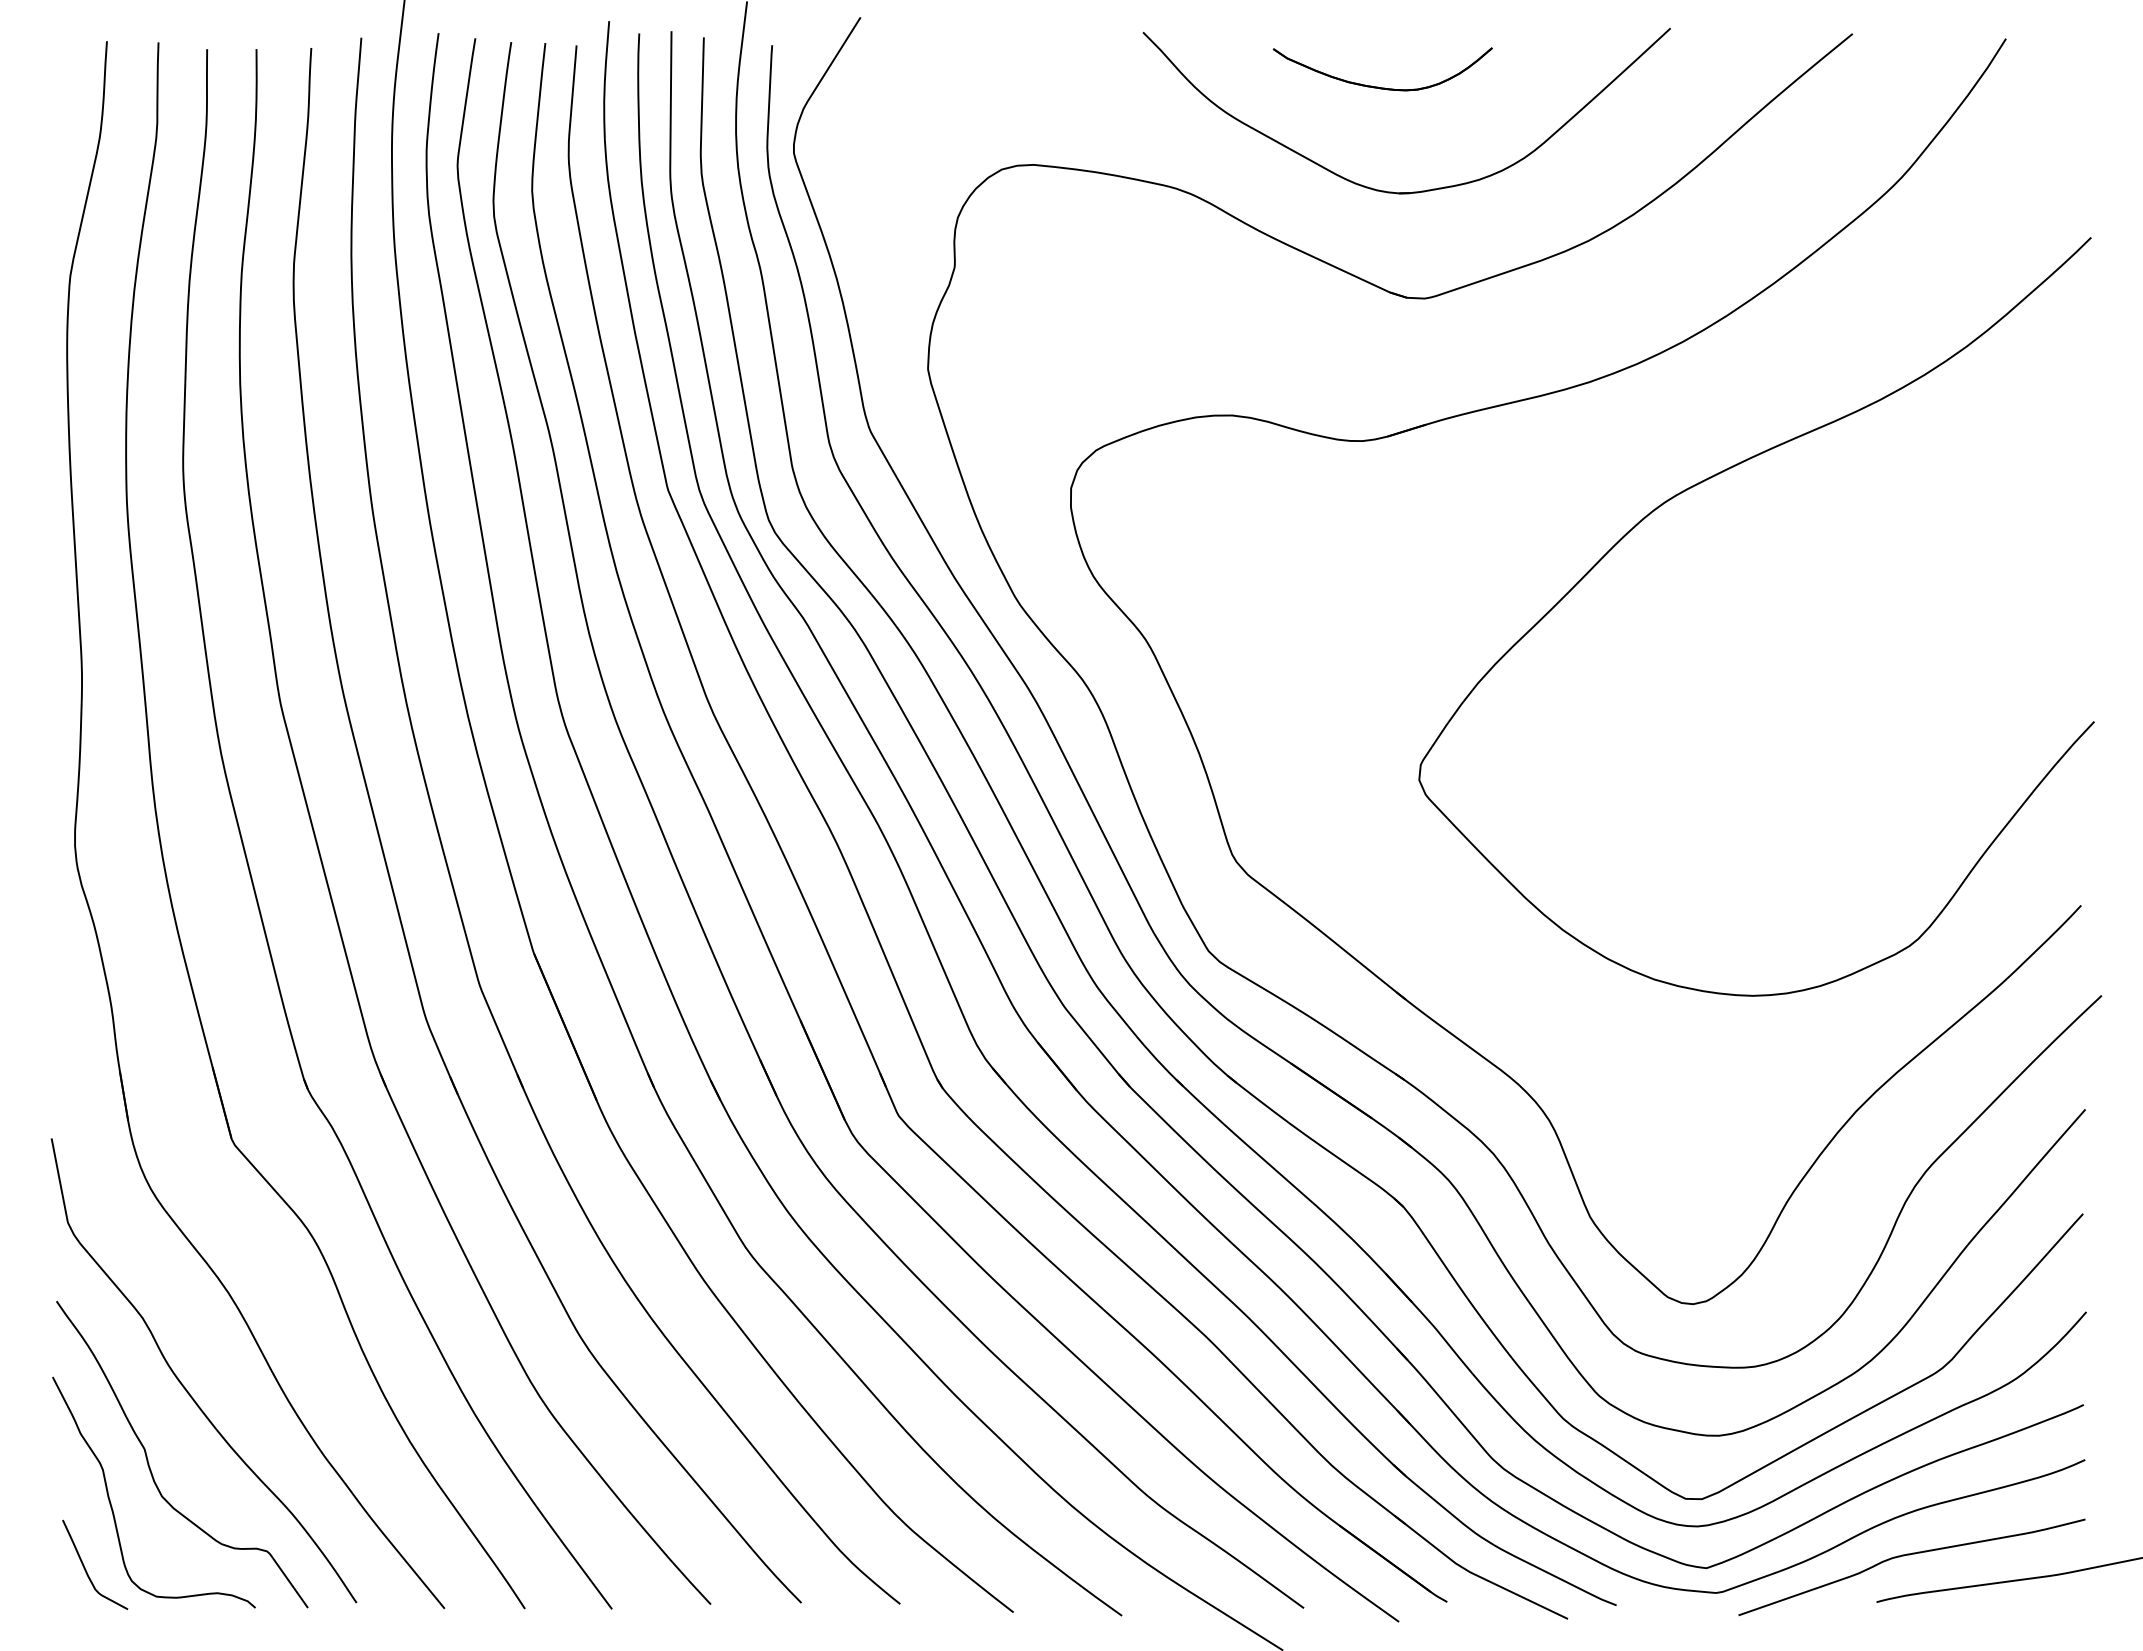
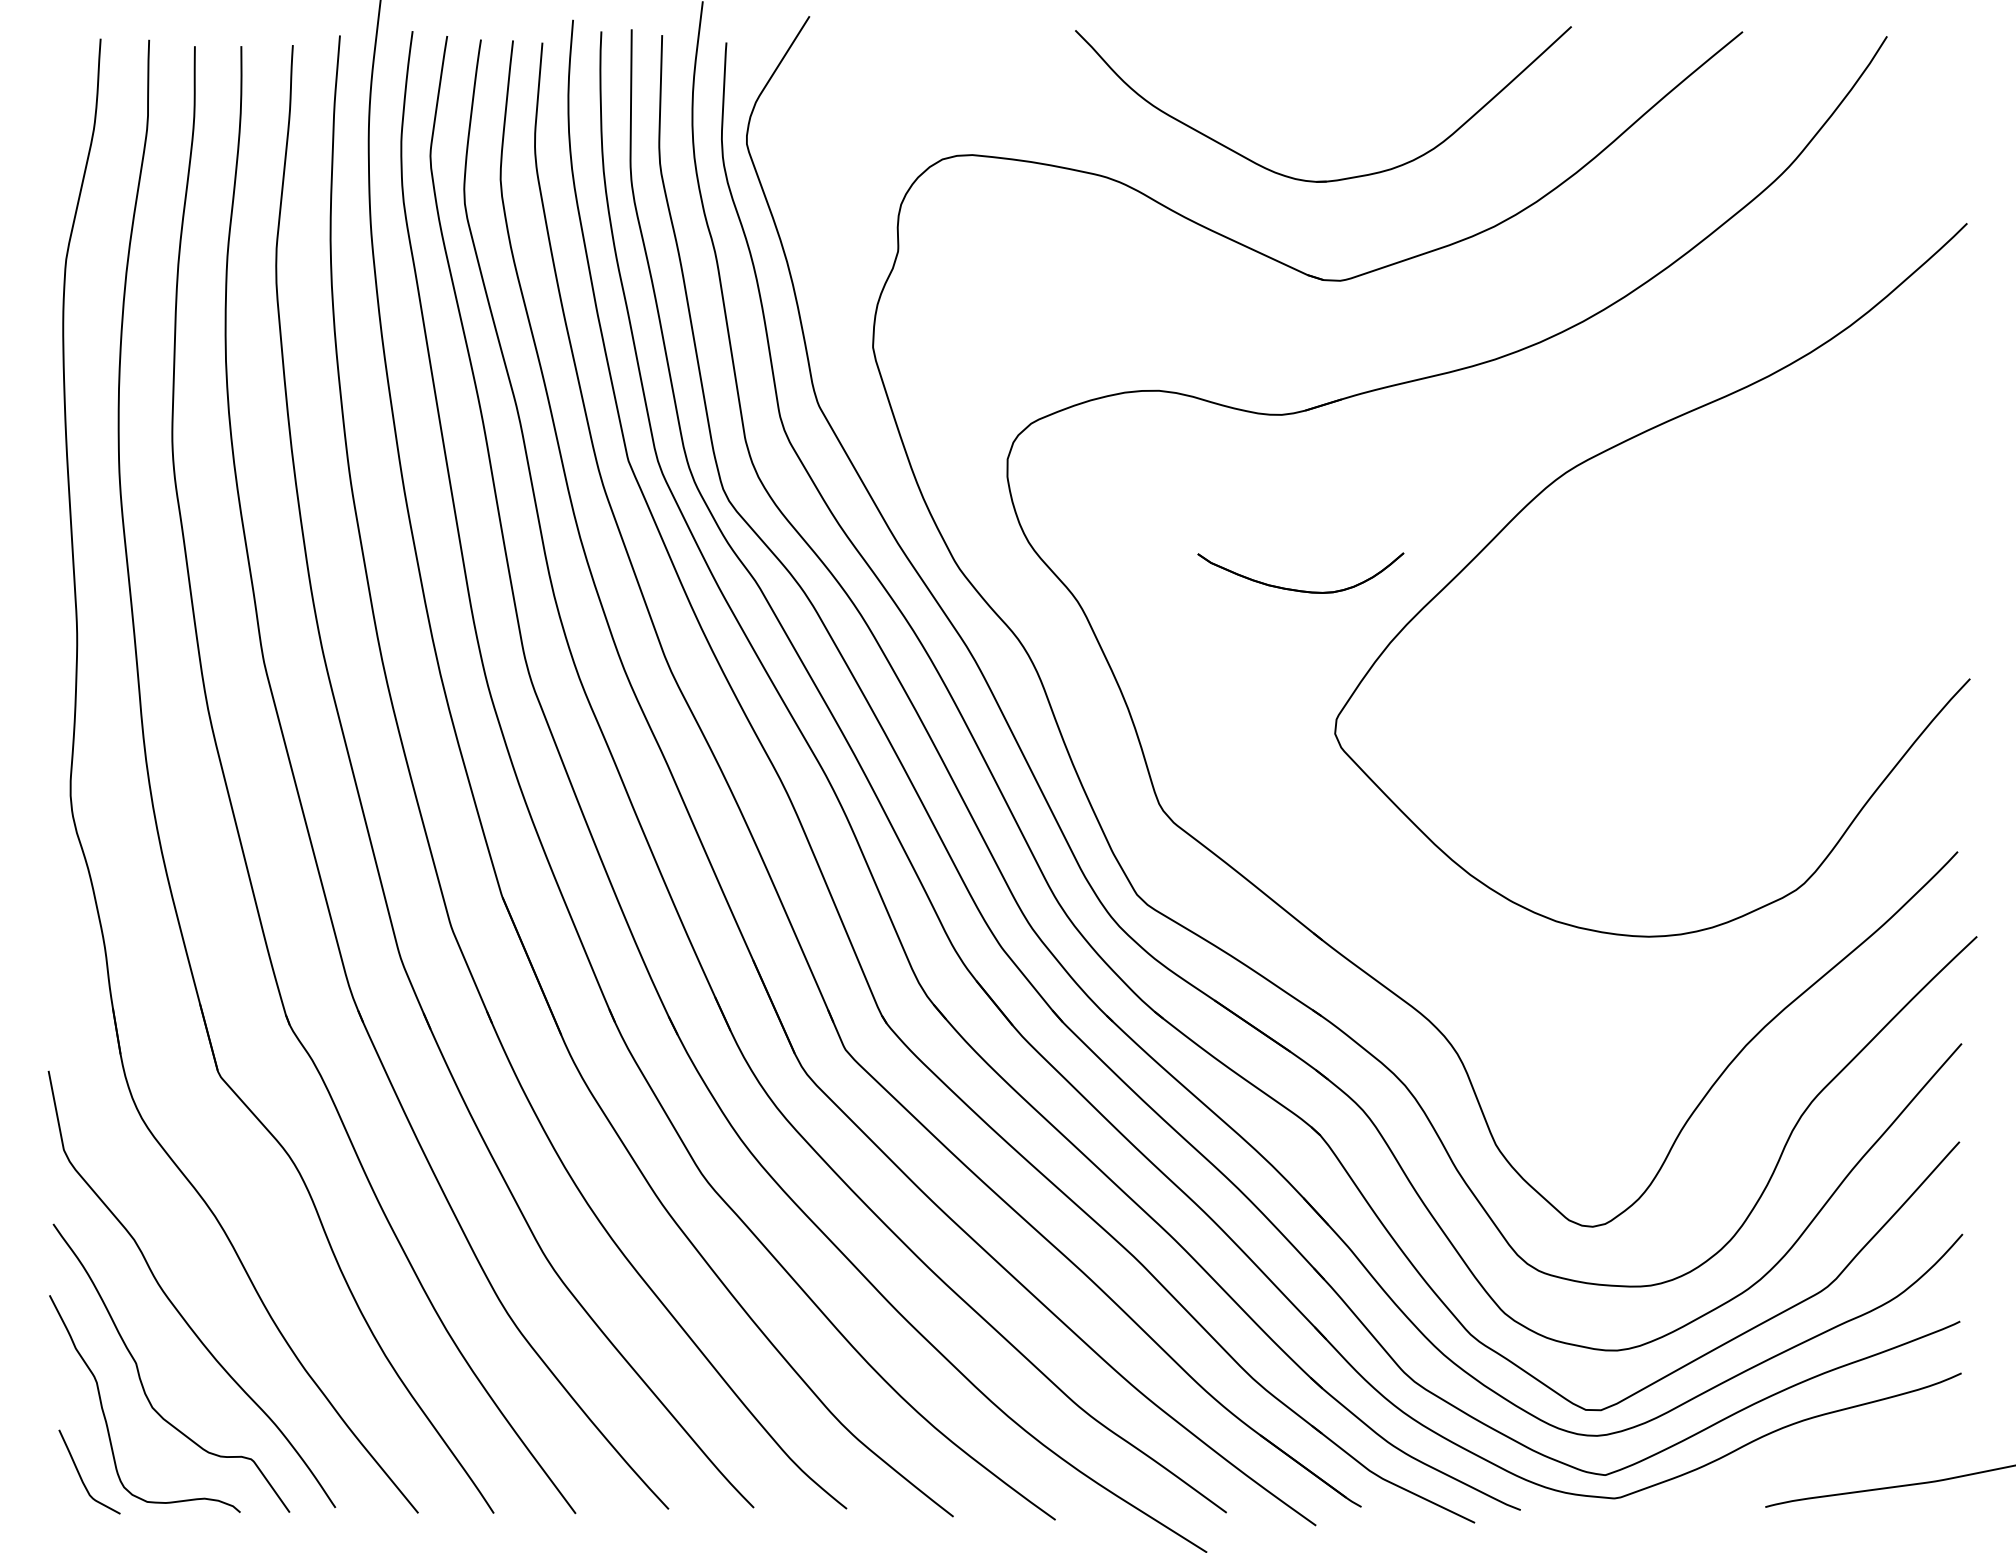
part: (1377, 86) -> (1295, 589), moved
curve: (1909, 1555) -> (1796, 1463), removed

